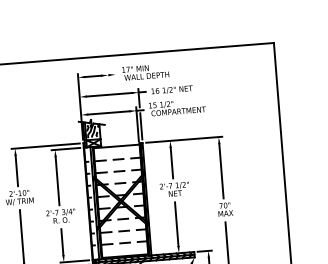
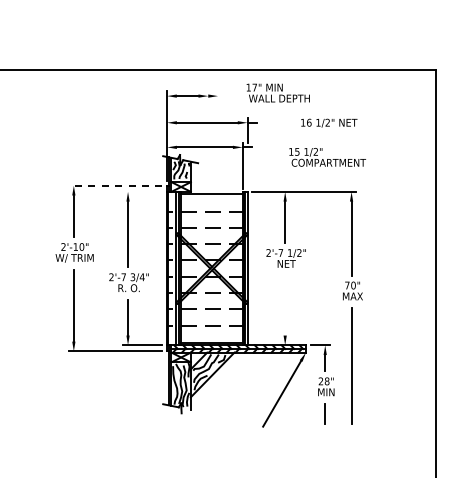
text: (145, 71) -> (277, 92), moved
text: (172, 89) -> (329, 122), moved
text: (177, 107) -> (327, 157), moved
line: (141, 125) -> (247, 168), removed
line: (45, 146) -> (115, 185), solid -> dashed
line: (65, 148) -> (142, 191), removed
line: (176, 224) -> (285, 305), removed

